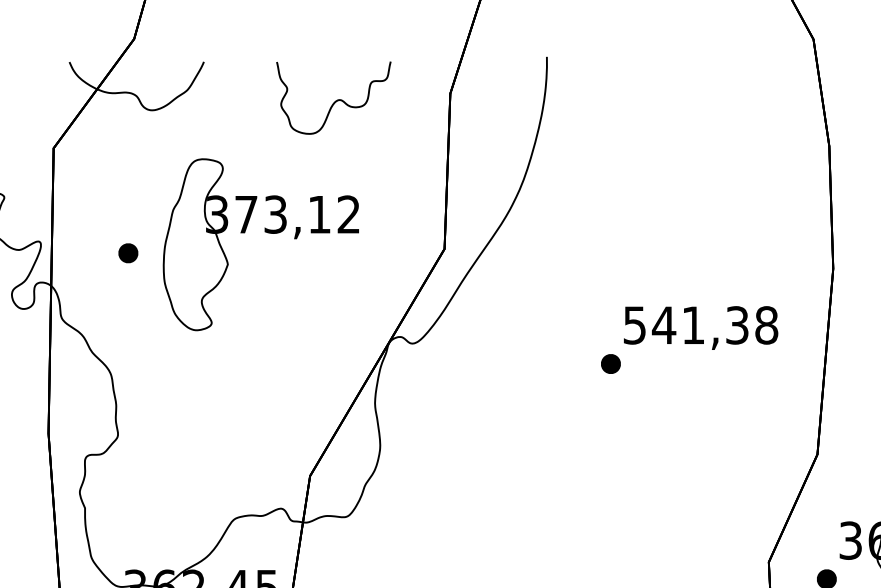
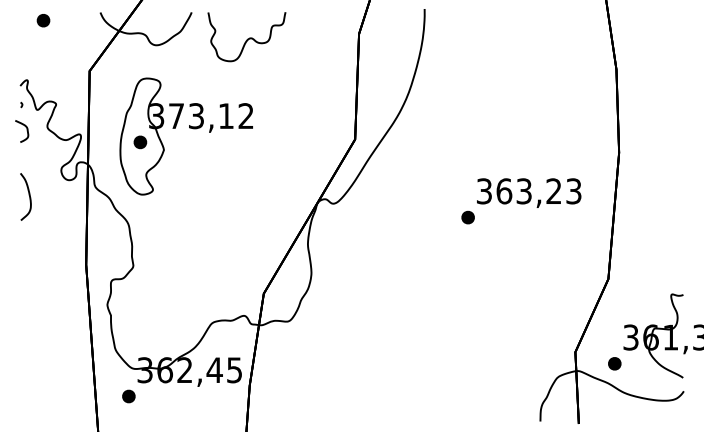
curve: (334, 100) -> (247, 38), moved
part: (265, 232) -> (189, 128), moved
text: (701, 325) -> (529, 191), 541,38 -> 363,23

